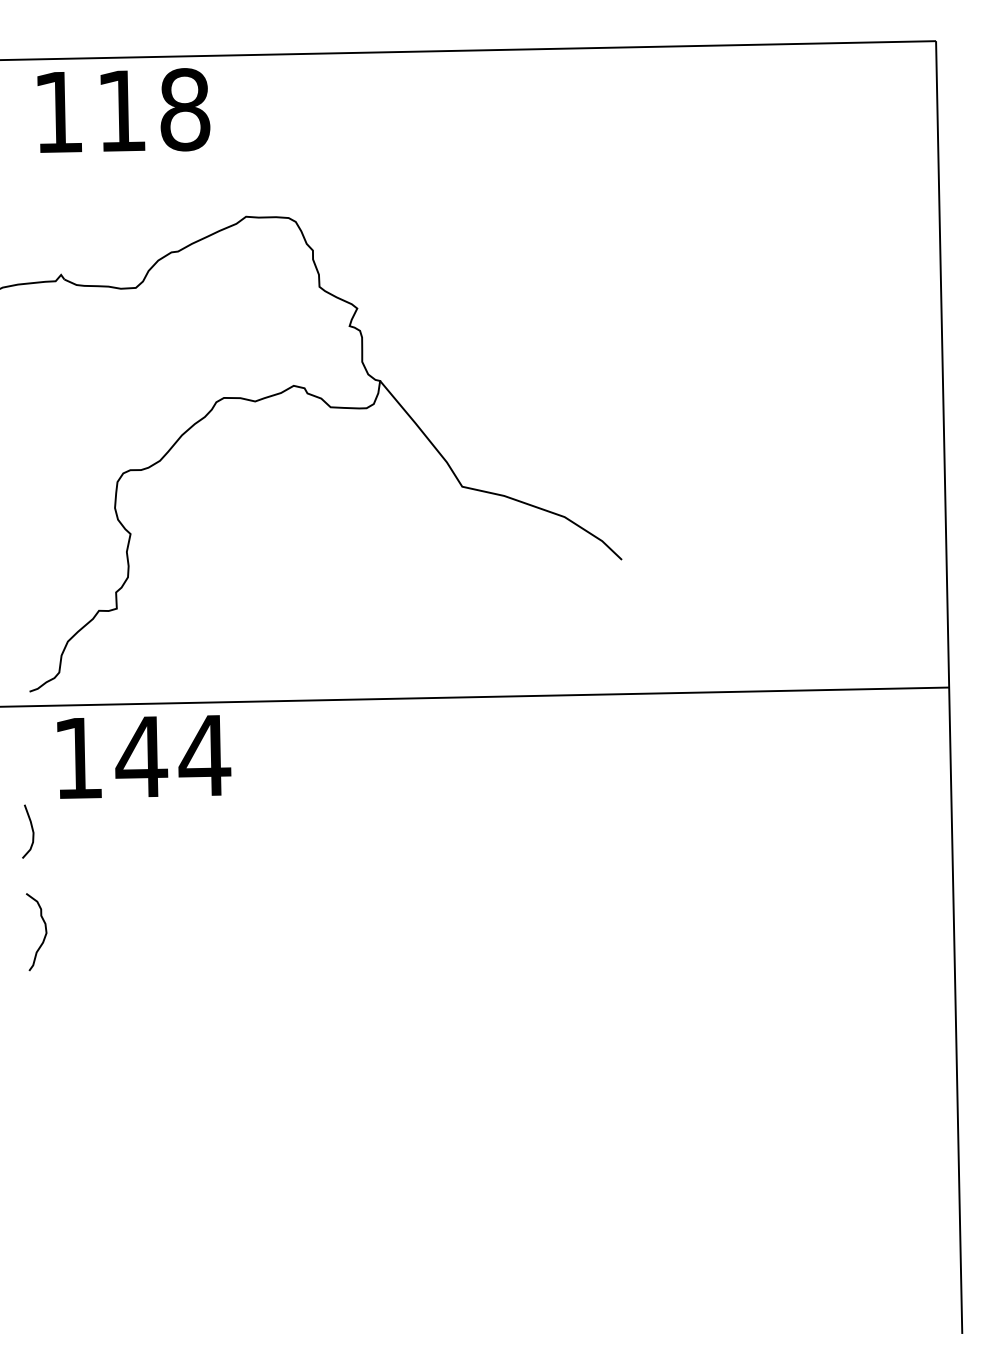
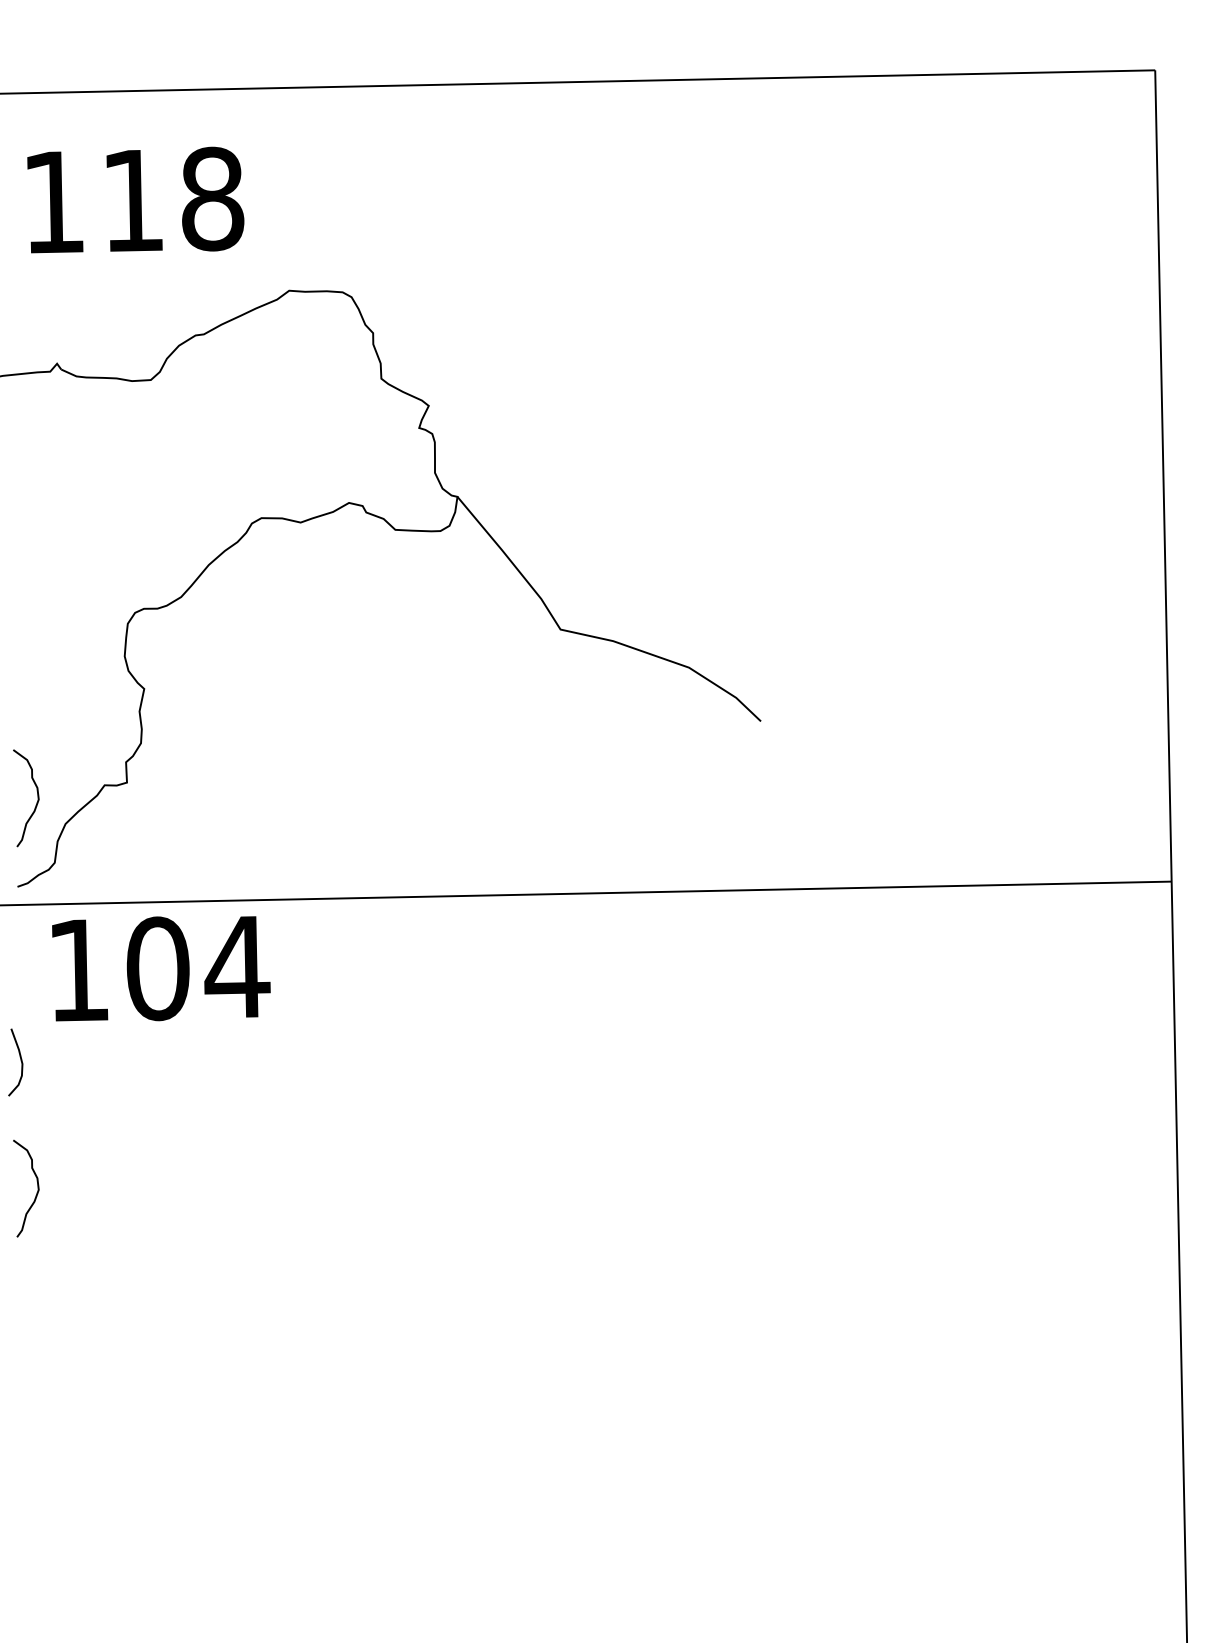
text: (123, 110) -> (135, 200), moved
curve: (44, 624) -> (36, 802), added
text: (141, 756) -> (157, 968), 144 -> 104

